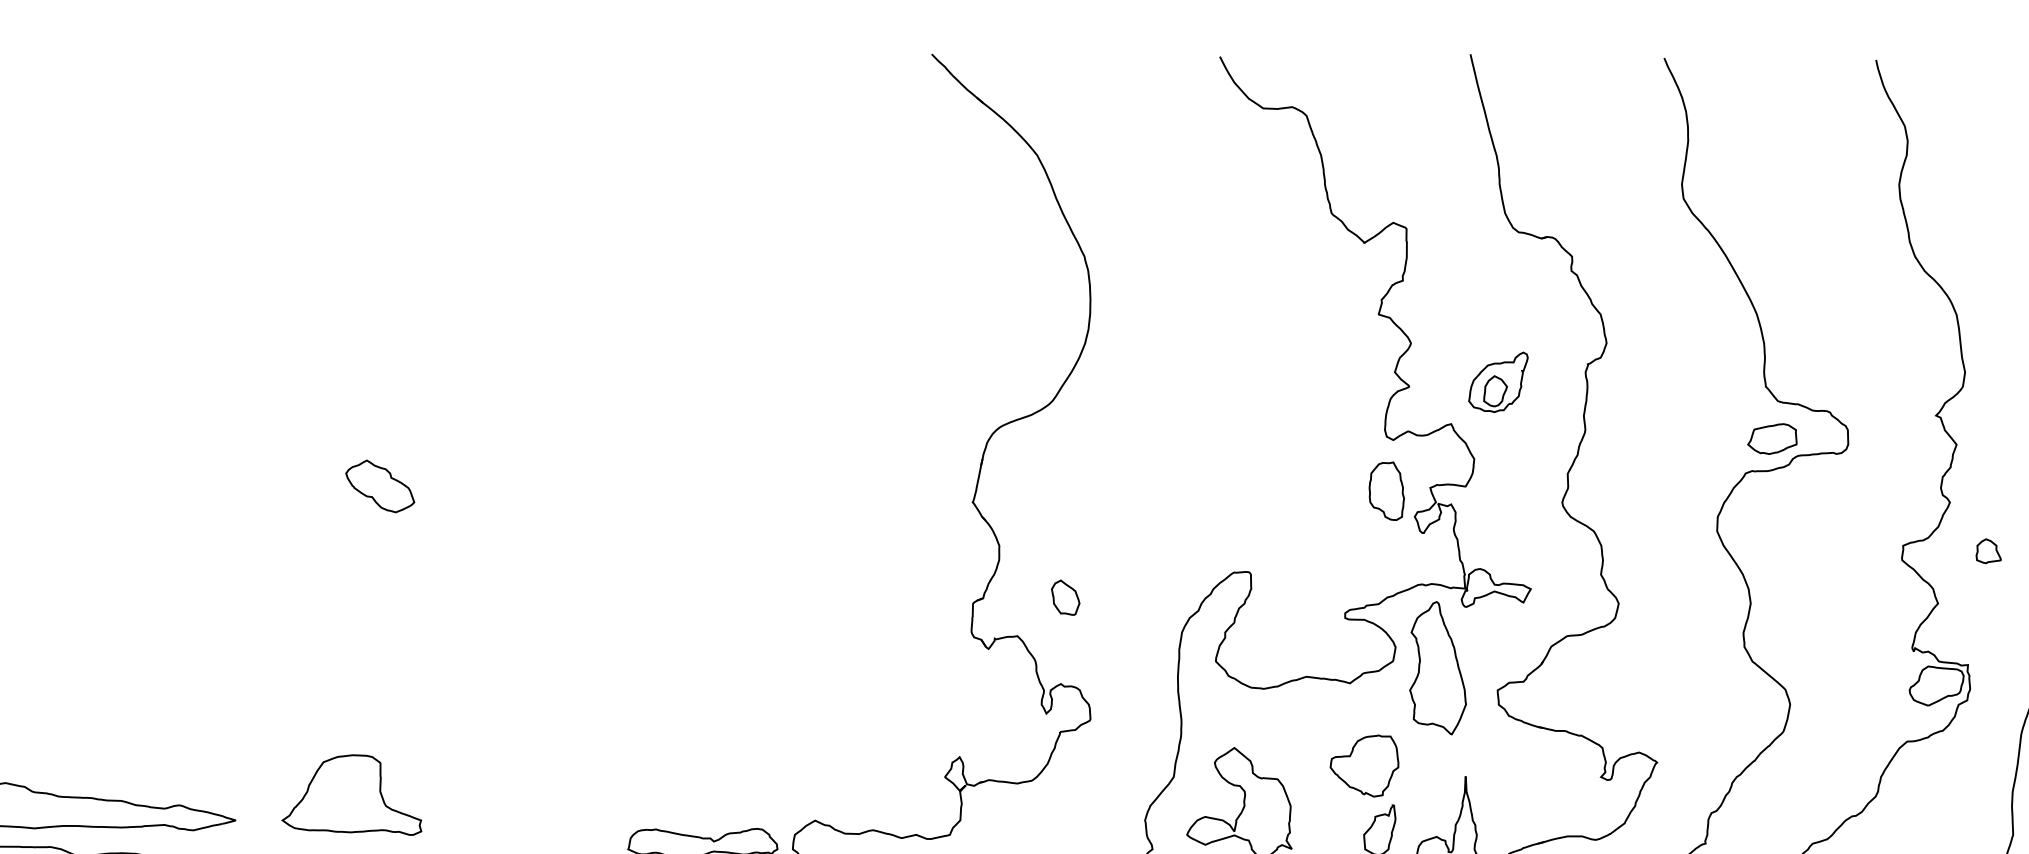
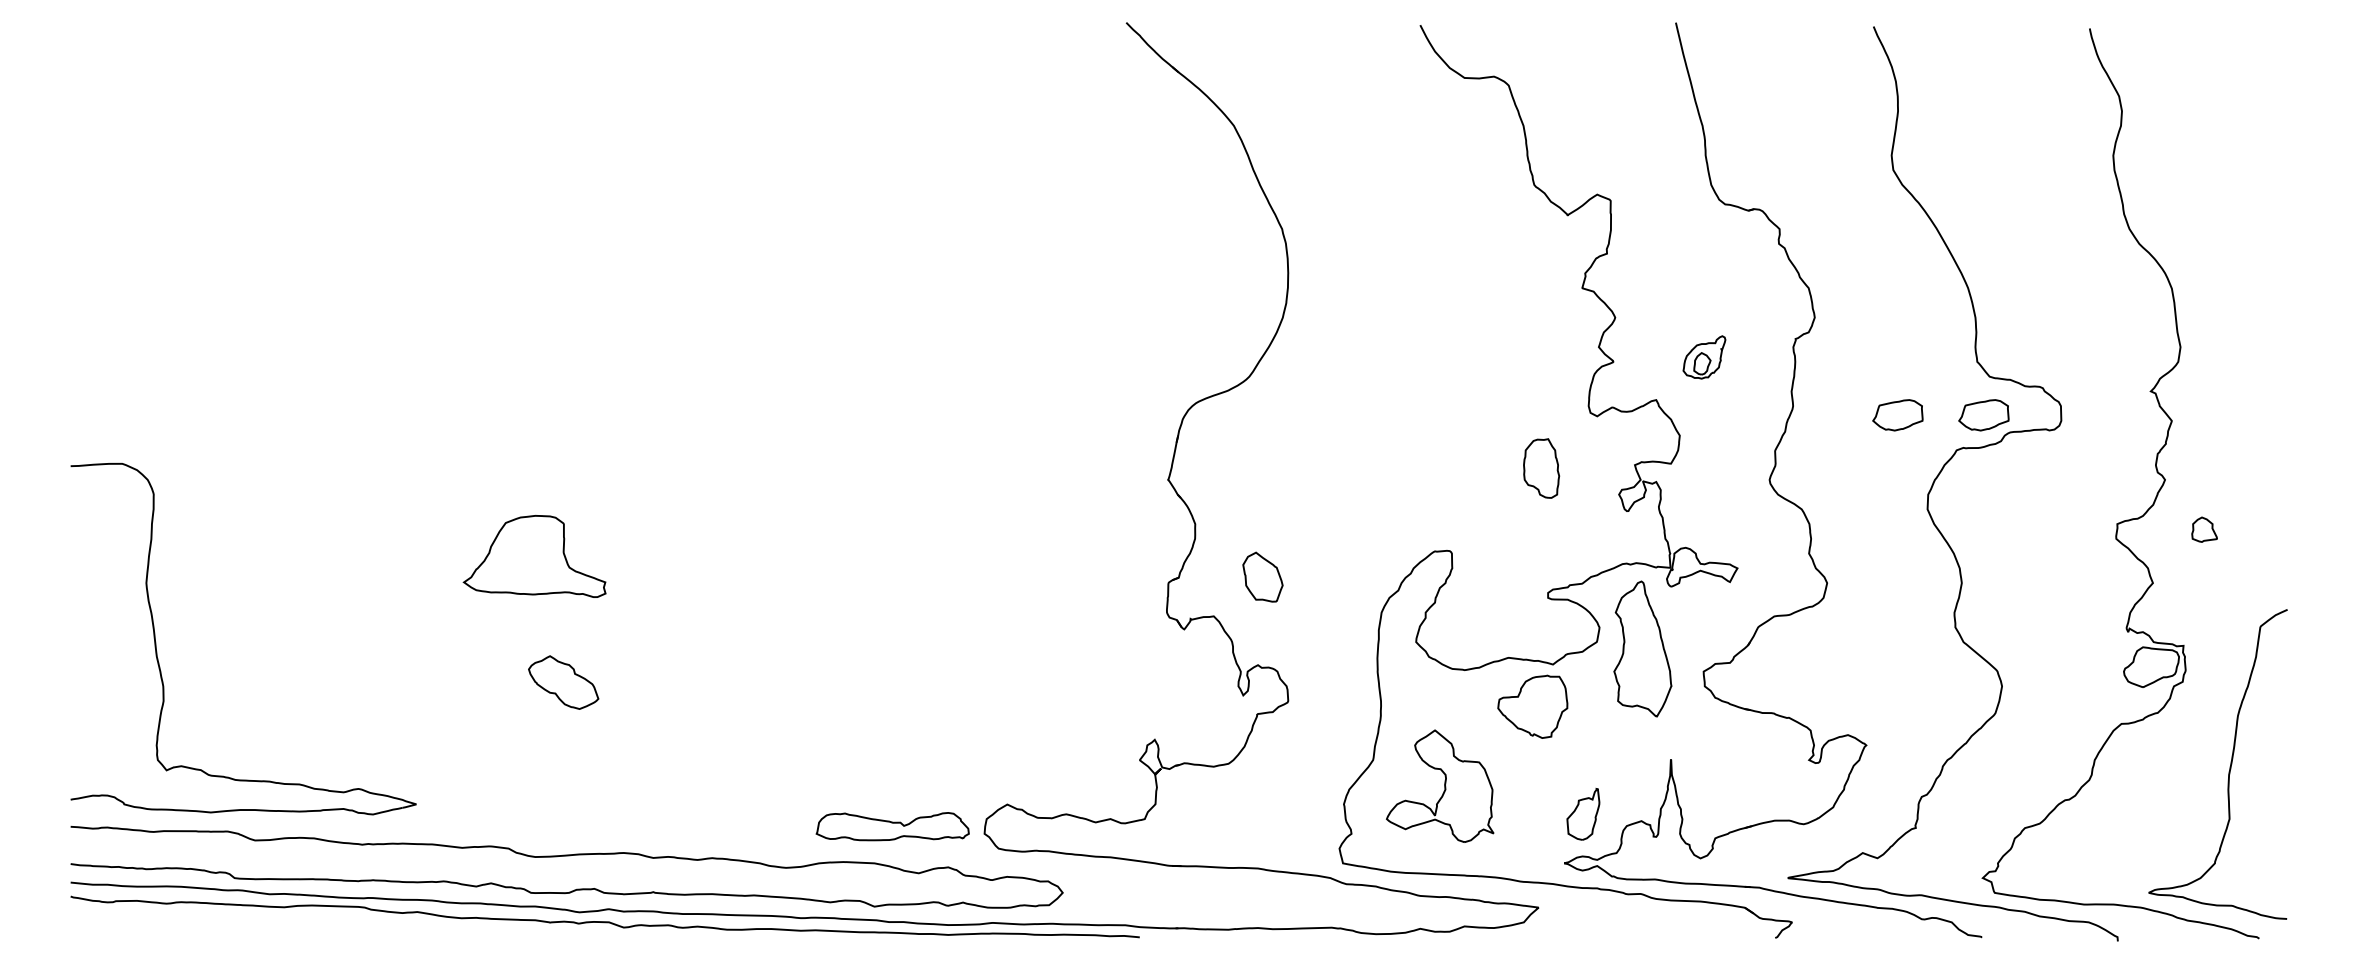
part: (1498, 382) -> (1704, 357), size x0.7
part: (1687, 439) -> (1897, 415), added
part: (380, 486) -> (563, 682), moved
part: (1386, 491) -> (1541, 468), moved
part: (1065, 597) -> (1262, 576), size x1.4
part: (1364, 765) -> (1532, 706), moved
part: (351, 795) -> (534, 556), moved

